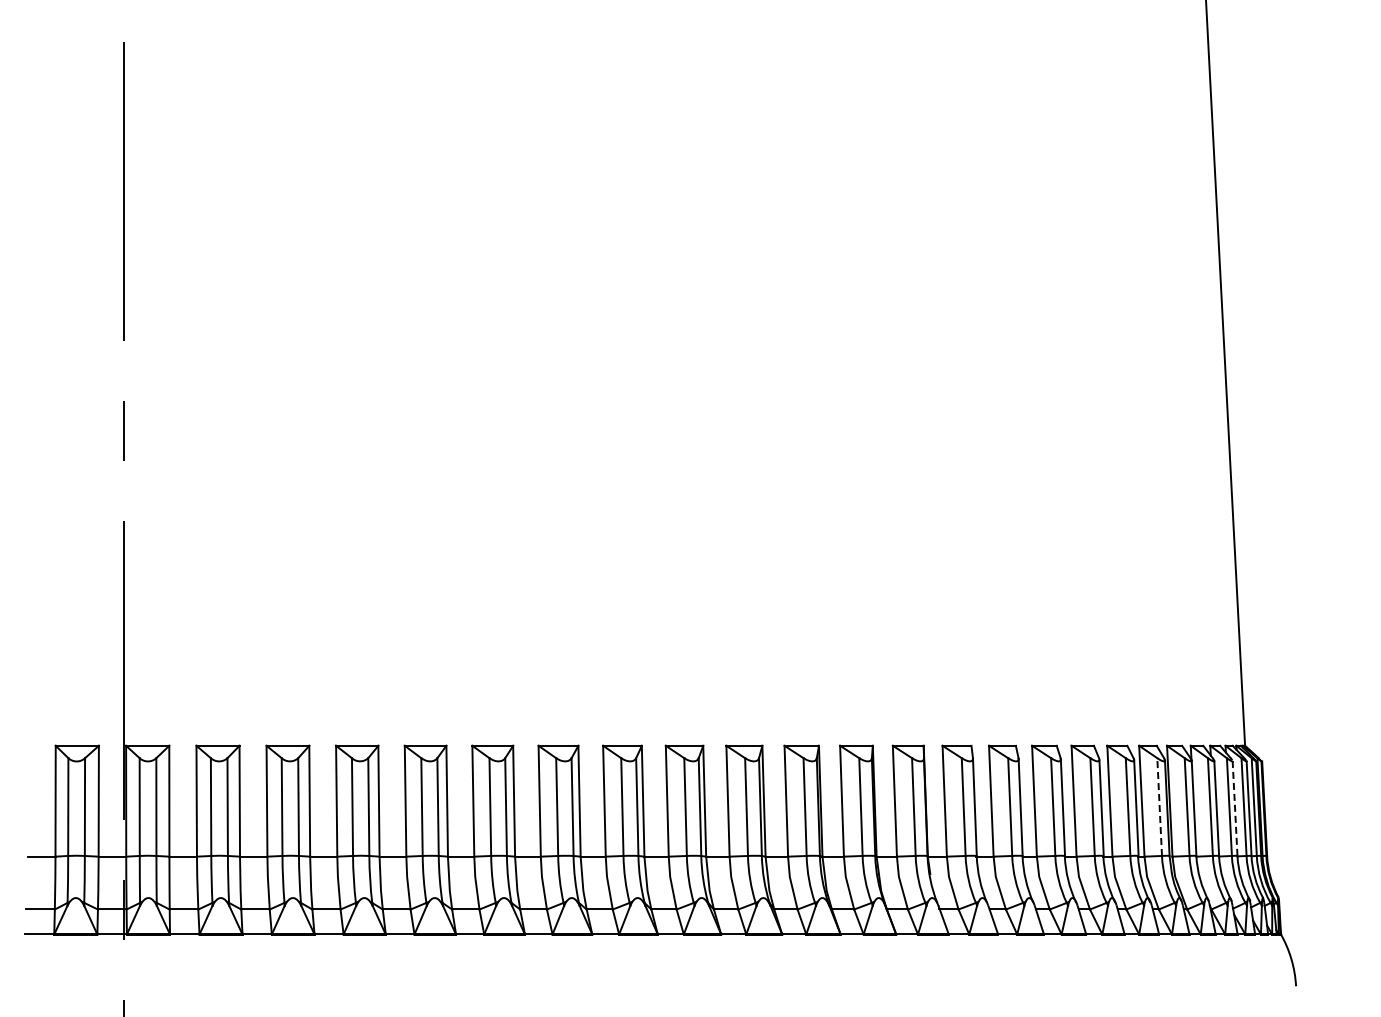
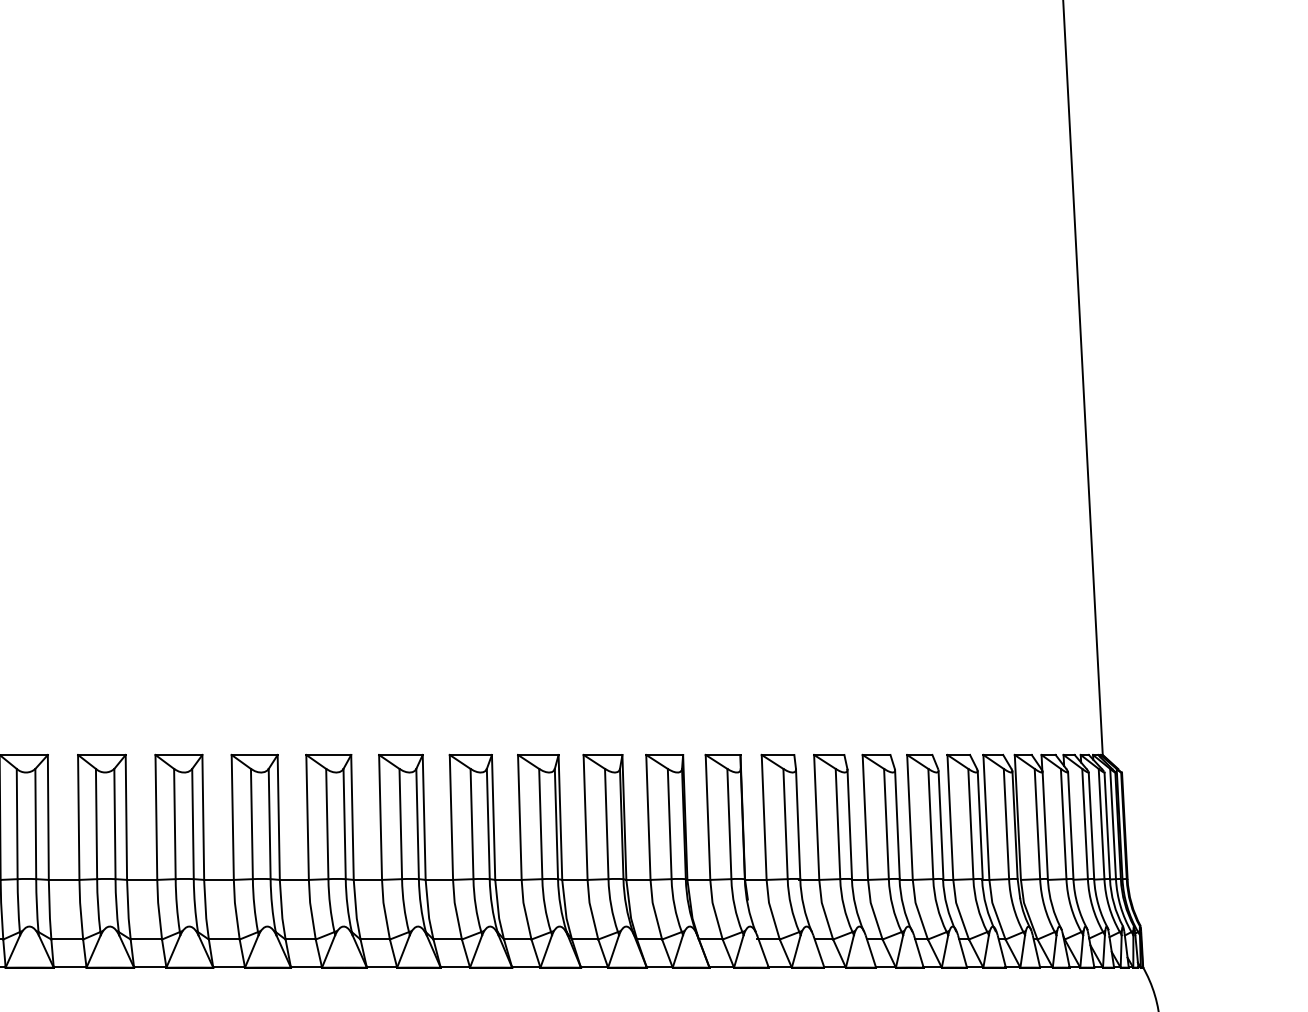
line: (1159, 807) -> (1006, 824), dashed -> solid
line: (1235, 807) -> (1091, 824), dashed -> solid

